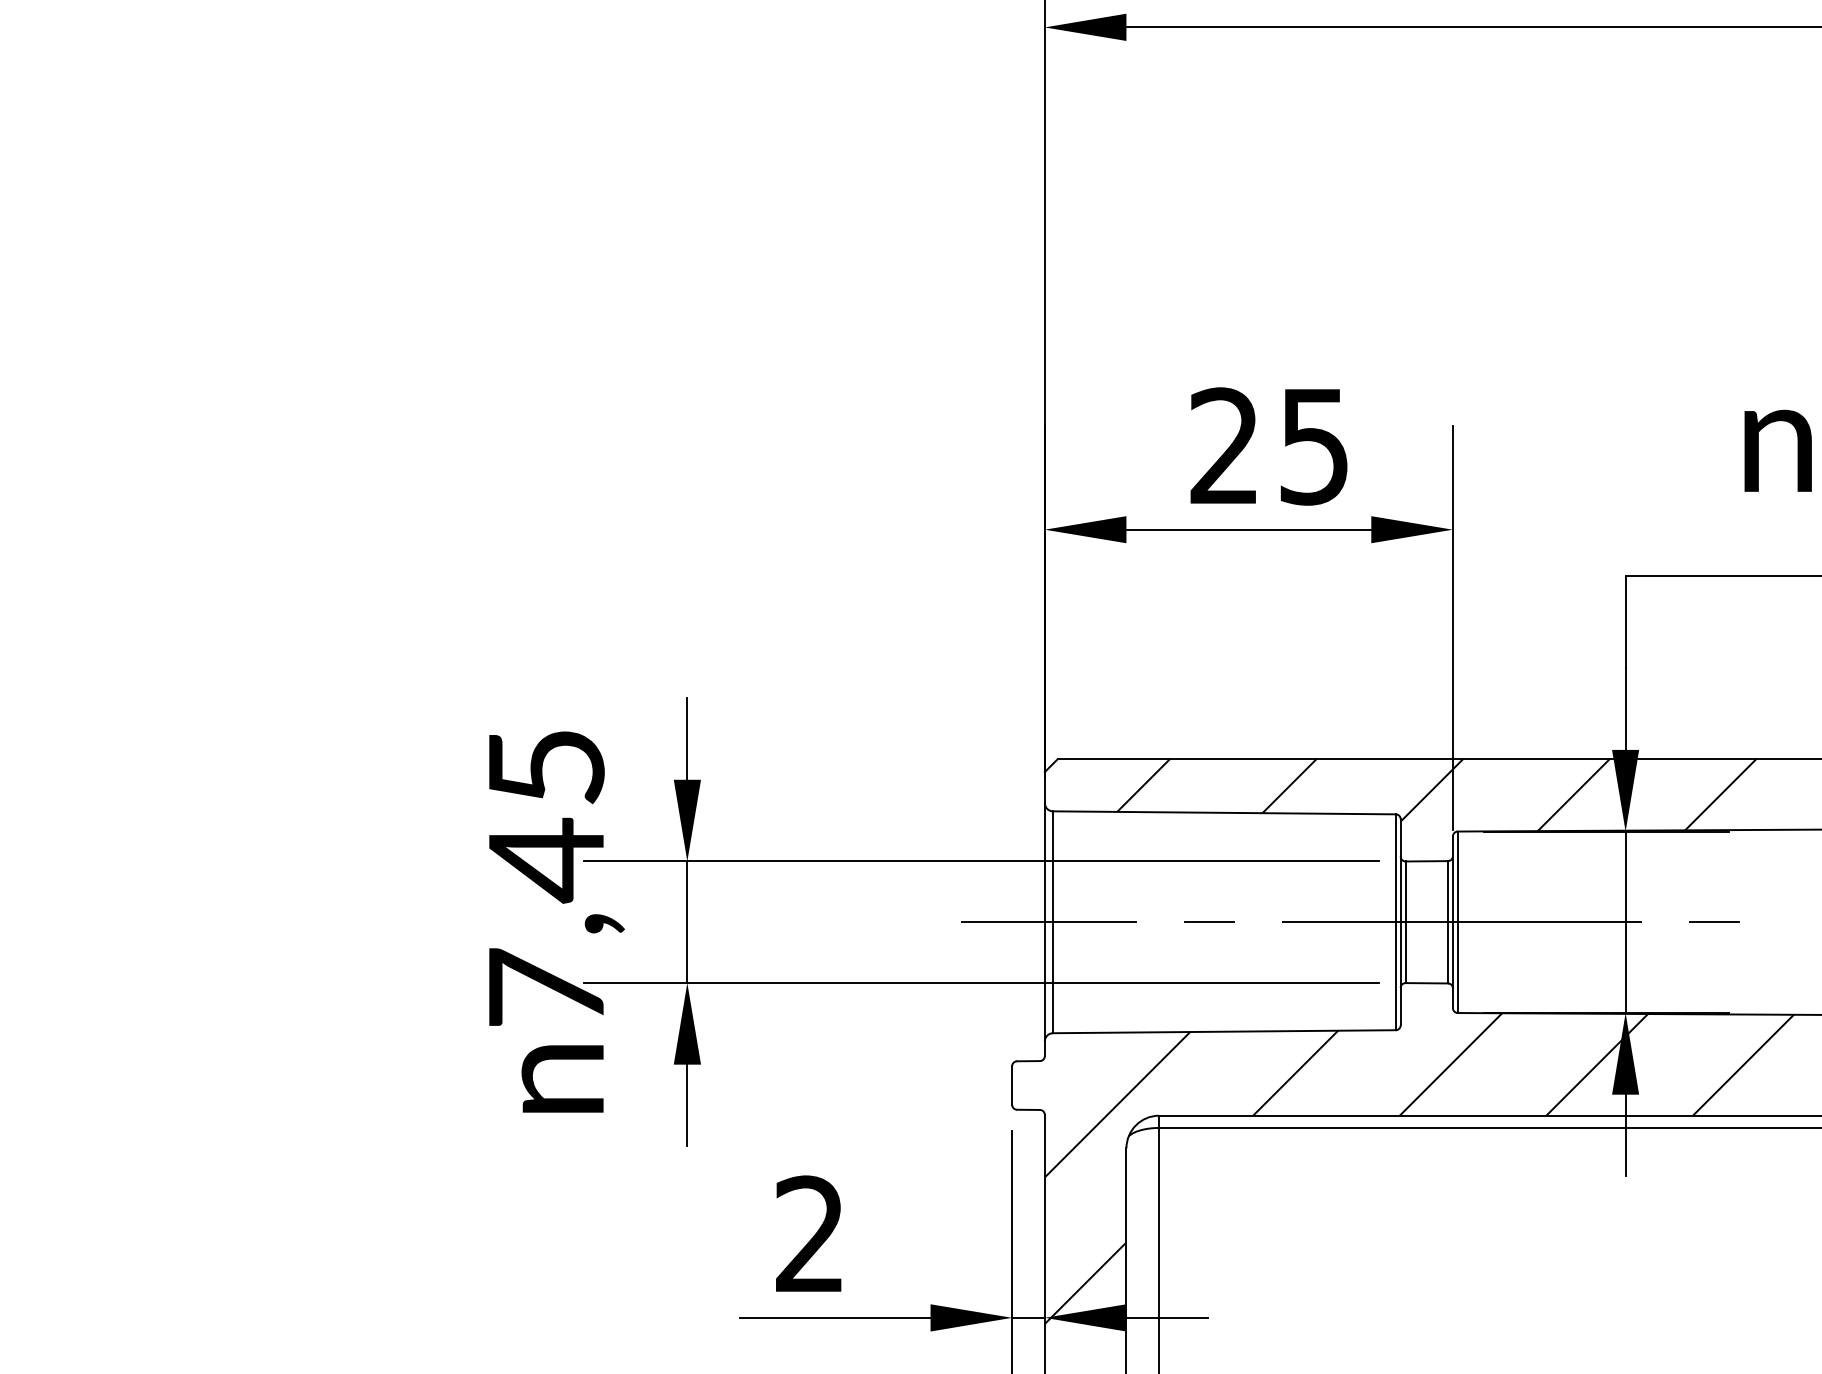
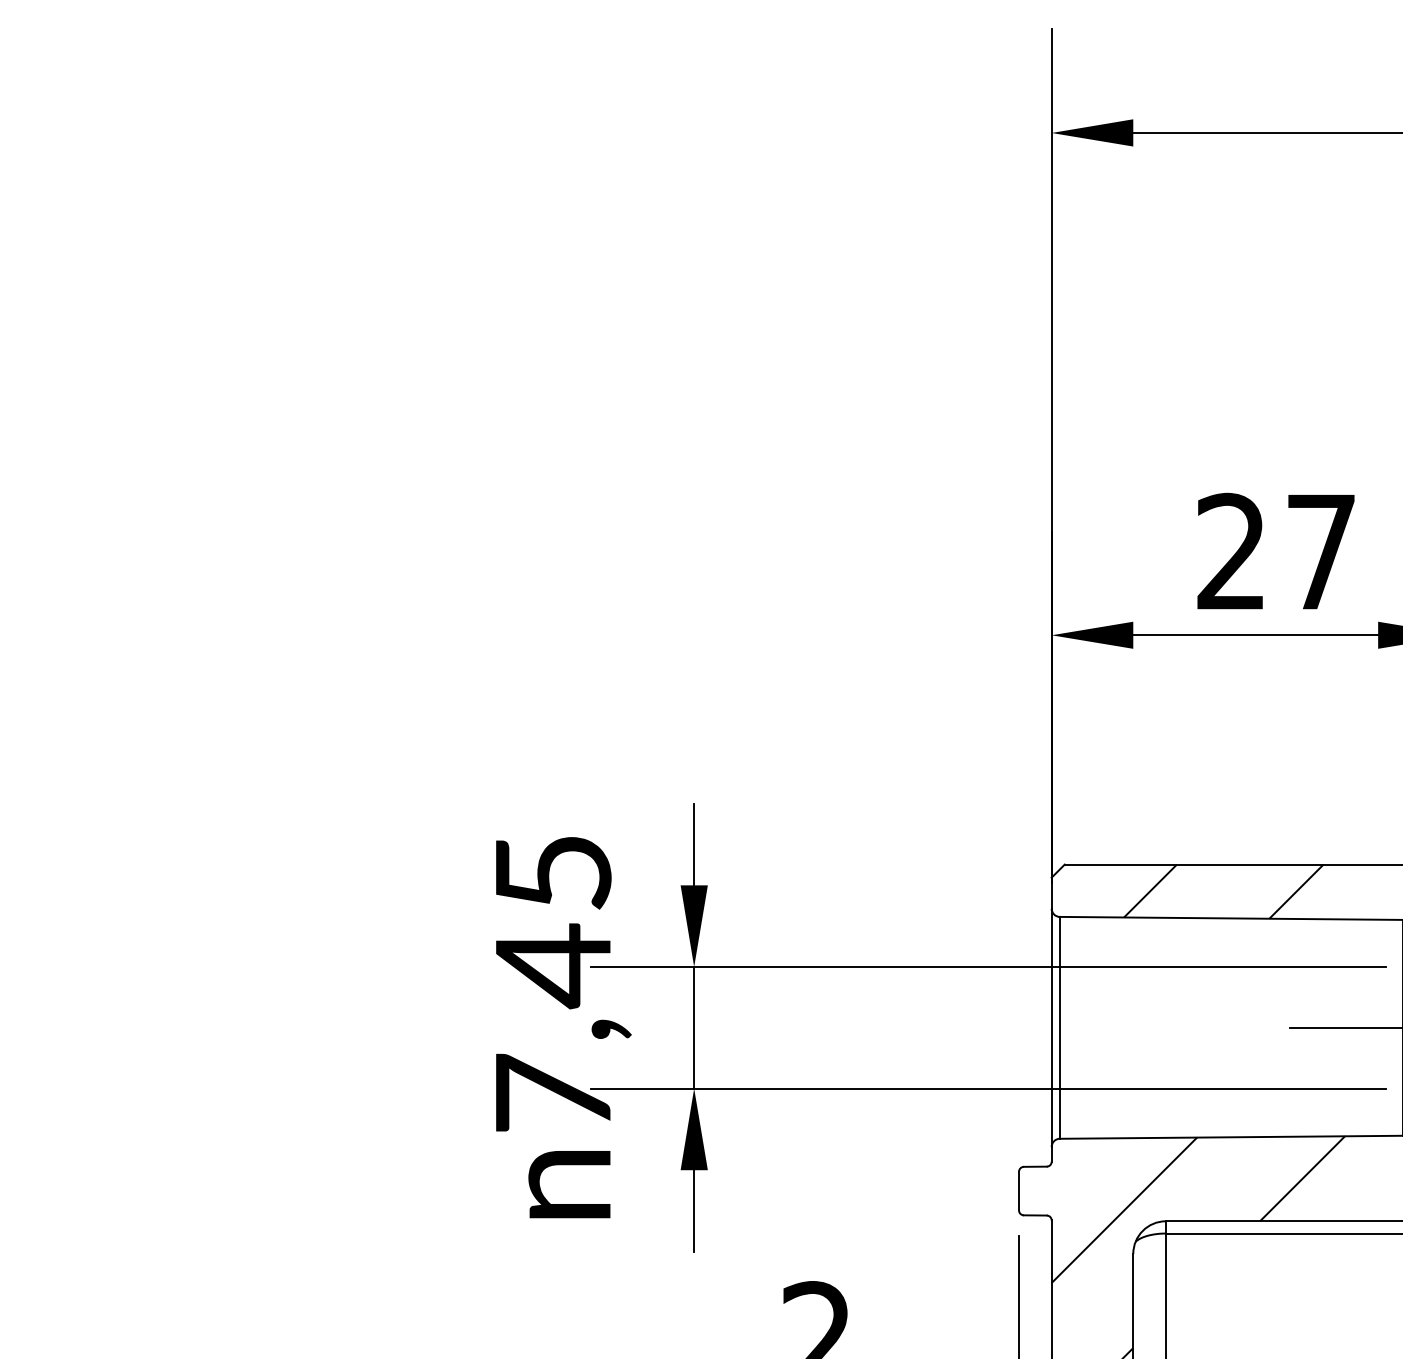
text: (1313, 447) -> (1320, 553), 25 -> 27
line: (1048, 922) -> (1055, 1028), removed
line: (1209, 922) -> (1216, 1028), removed

